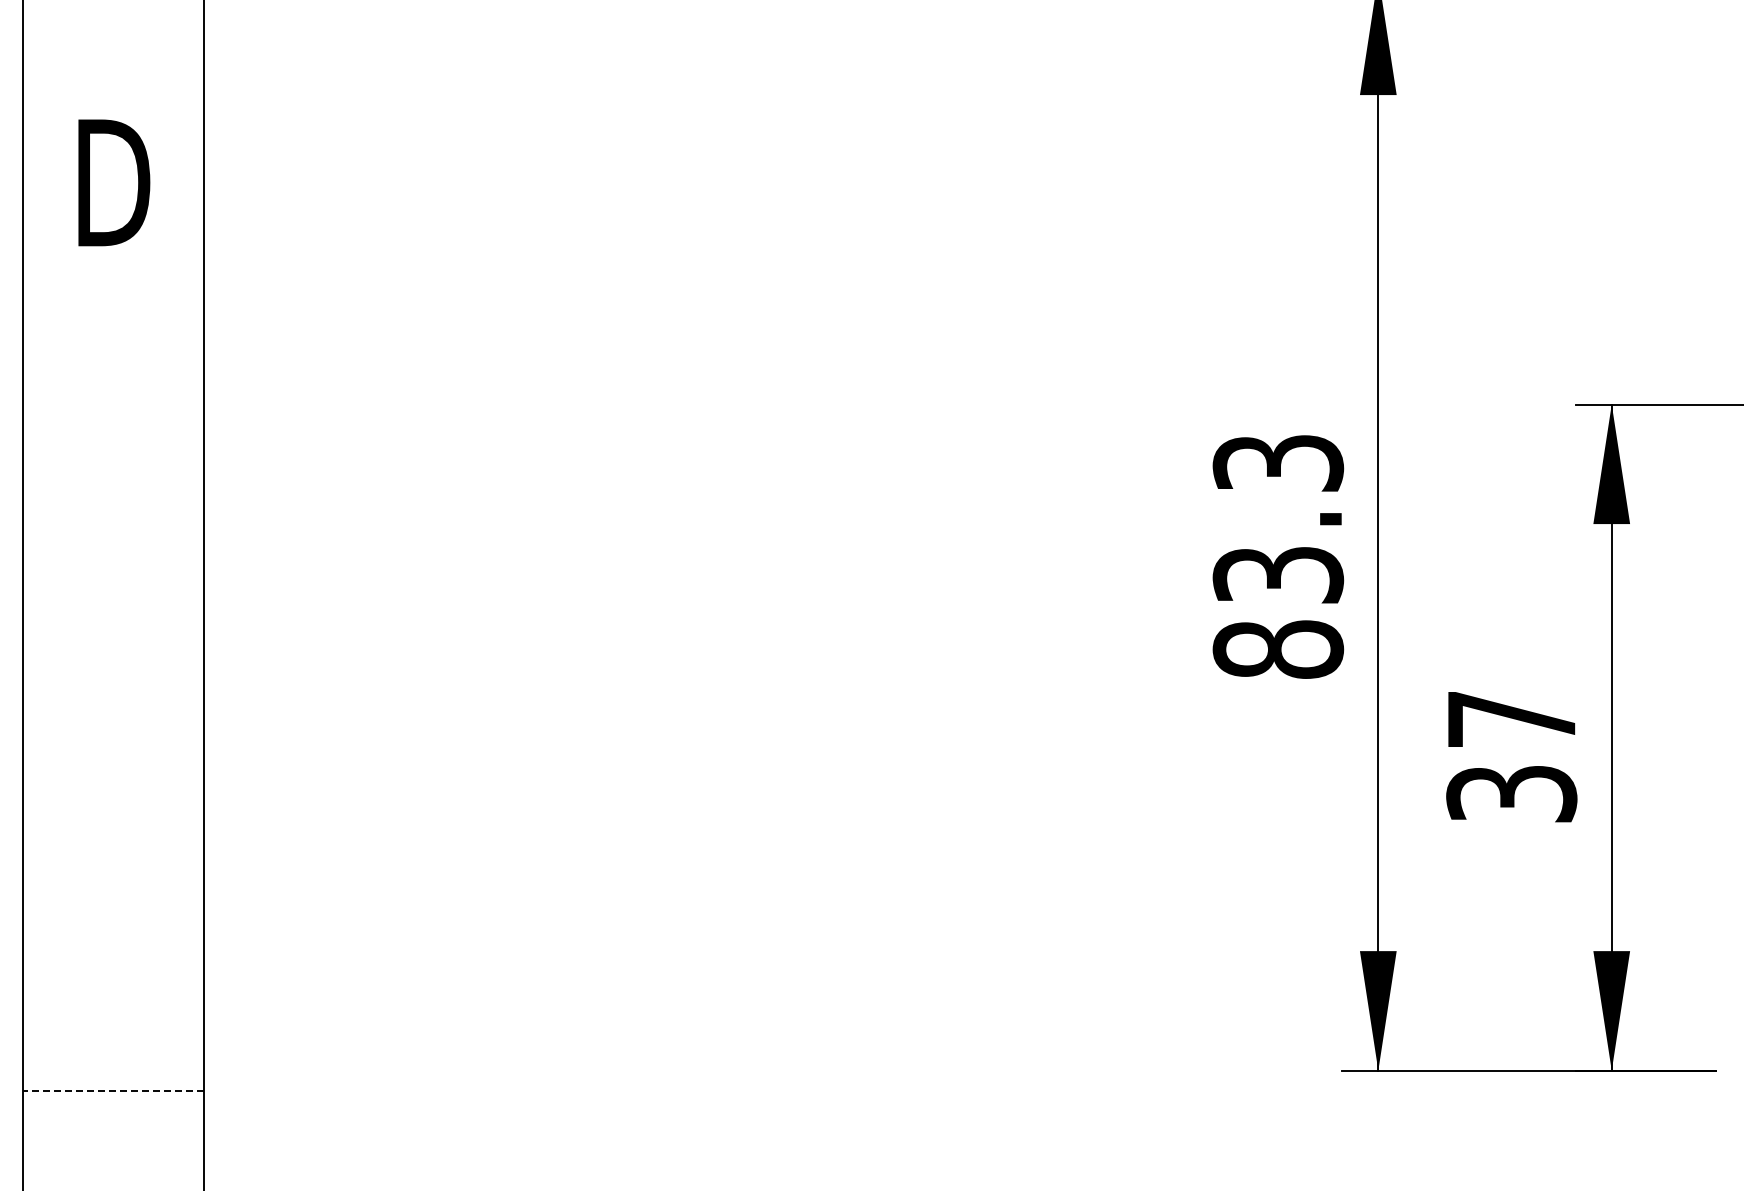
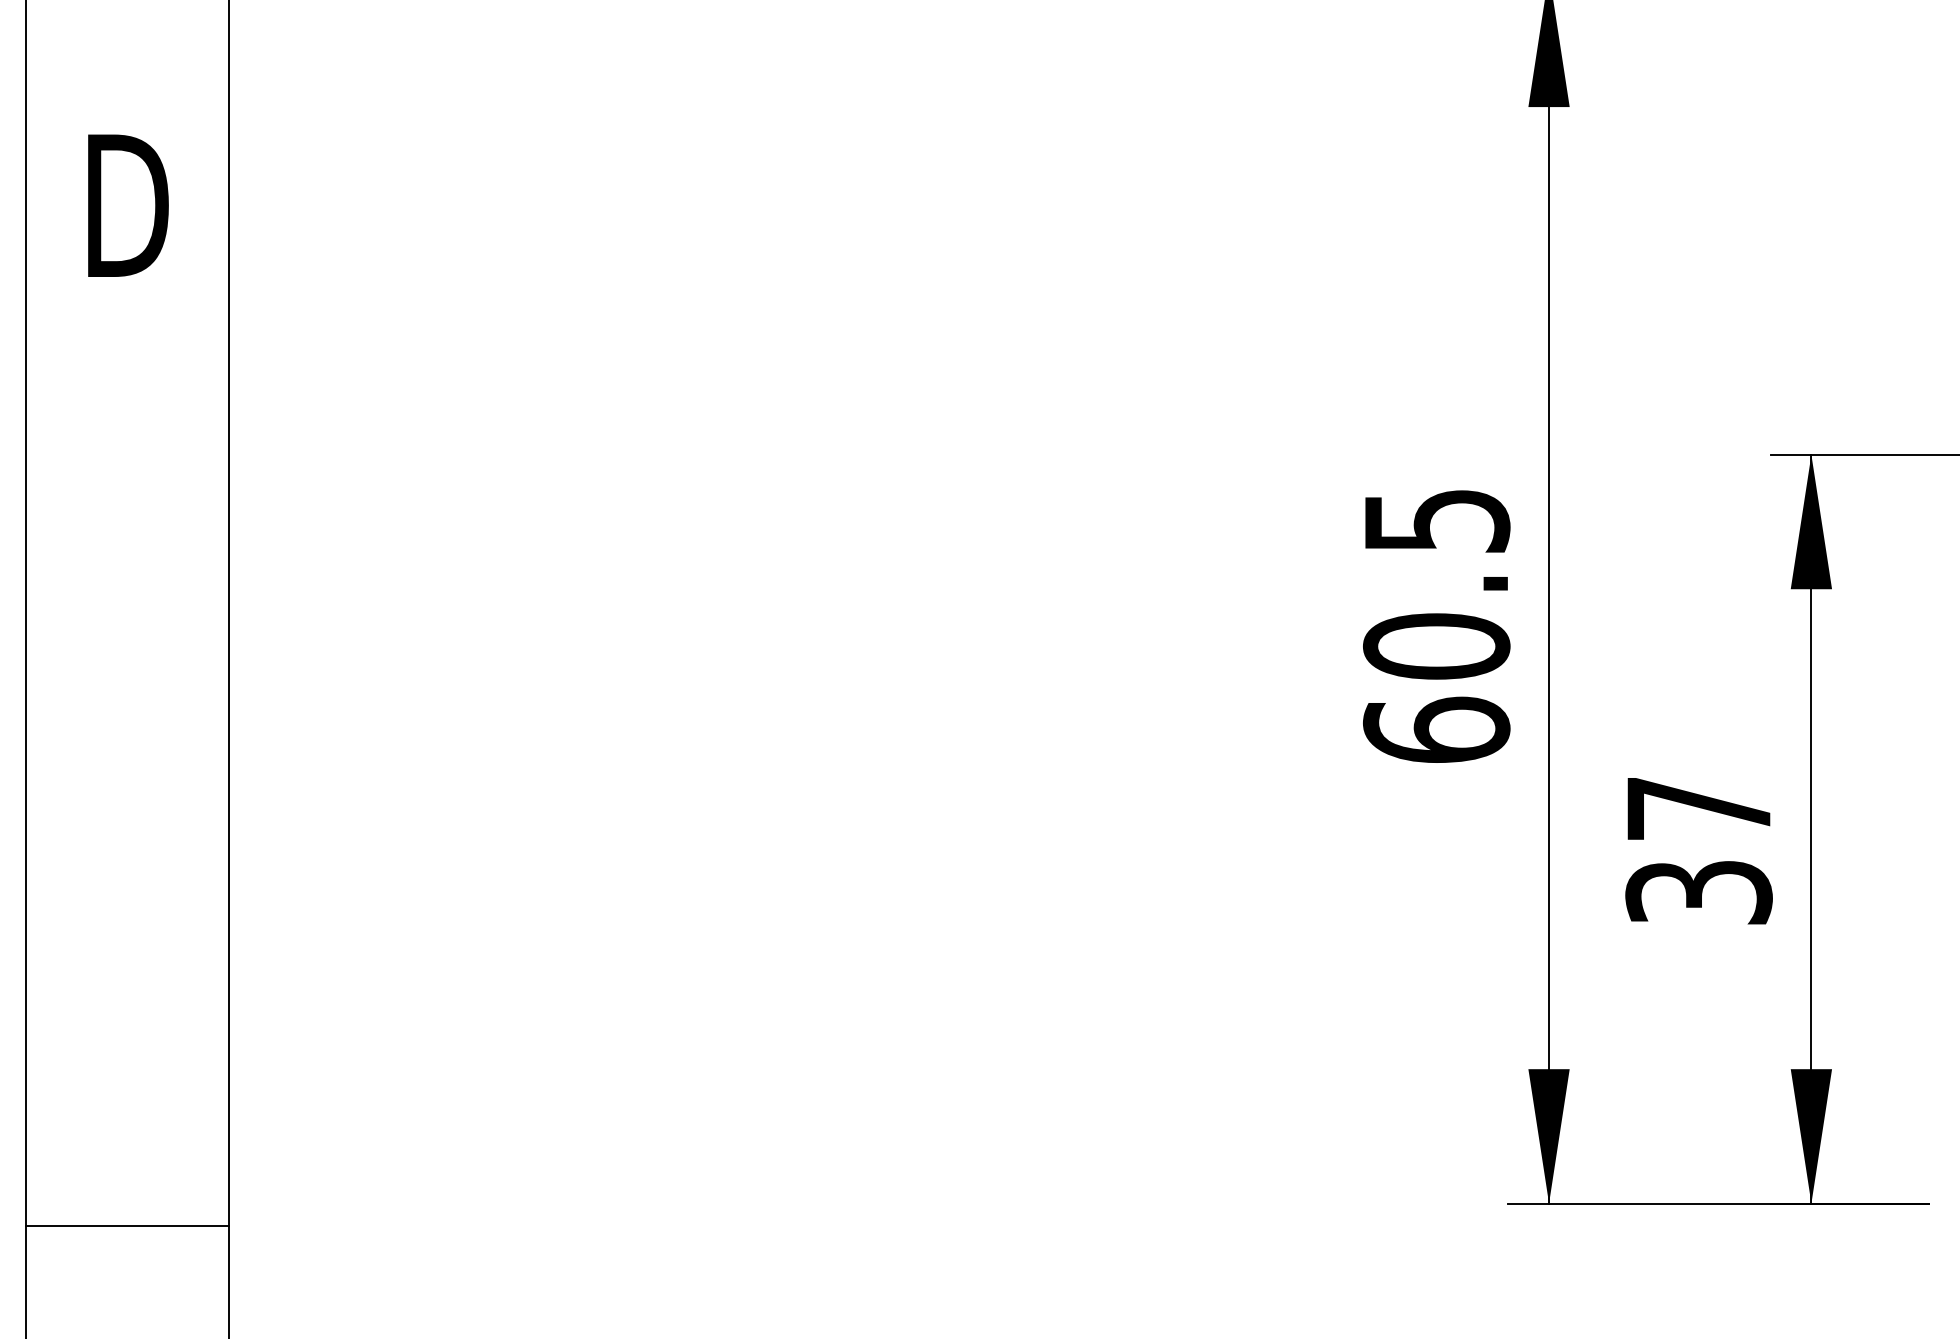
text: (1278, 556) -> (1436, 625), 83.3 -> 60.5
line: (113, 1090) -> (127, 1225), dashed -> solid

